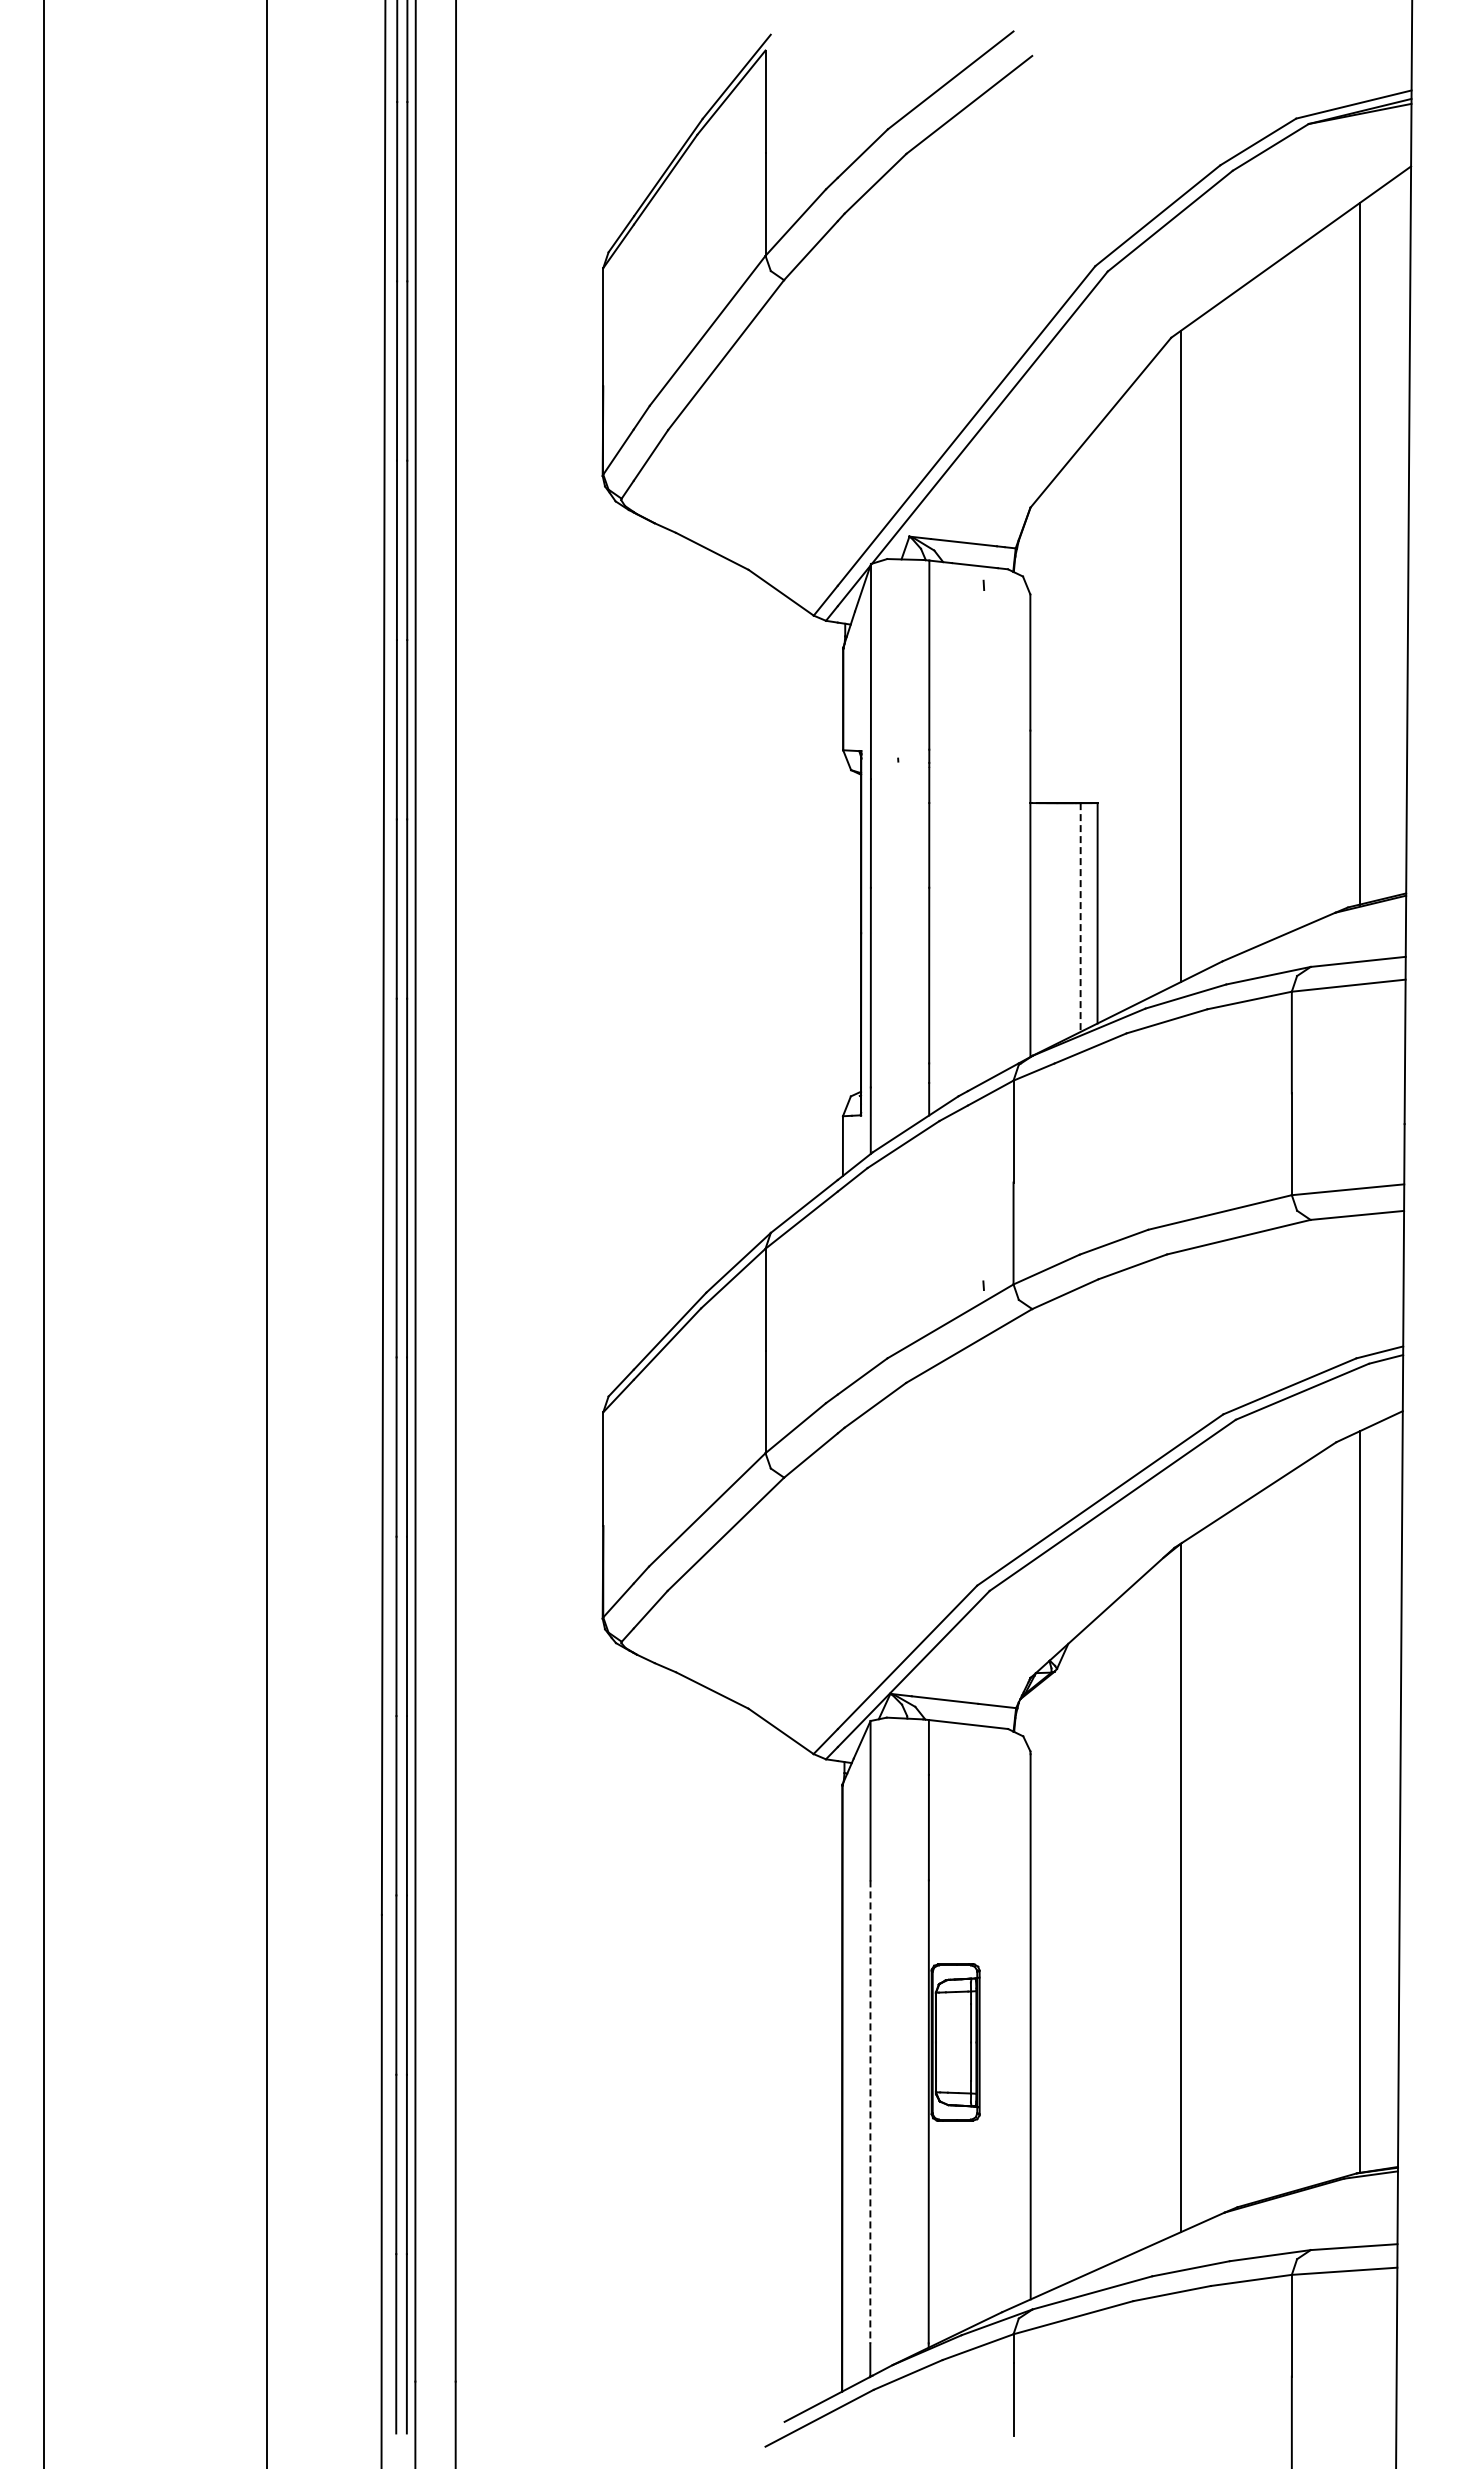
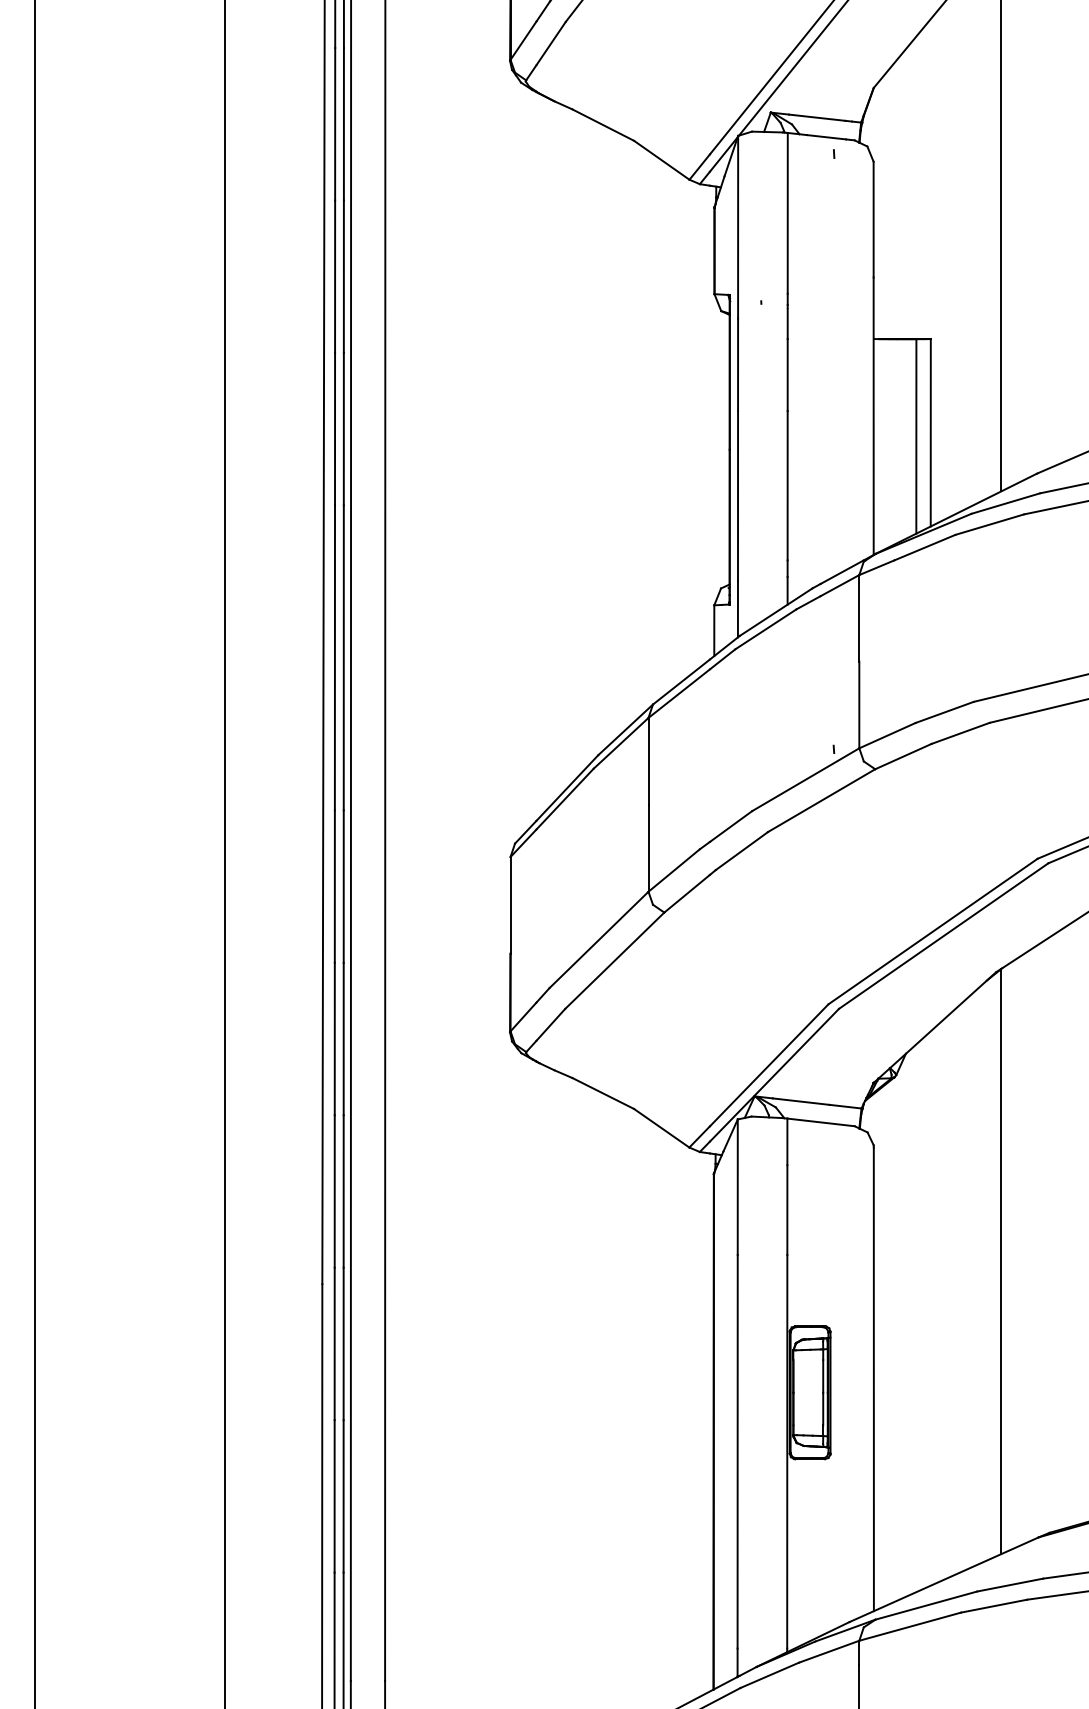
line: (1080, 918) -> (916, 437), dashed -> solid
line: (870, 2112) -> (737, 1452), dashed -> solid

